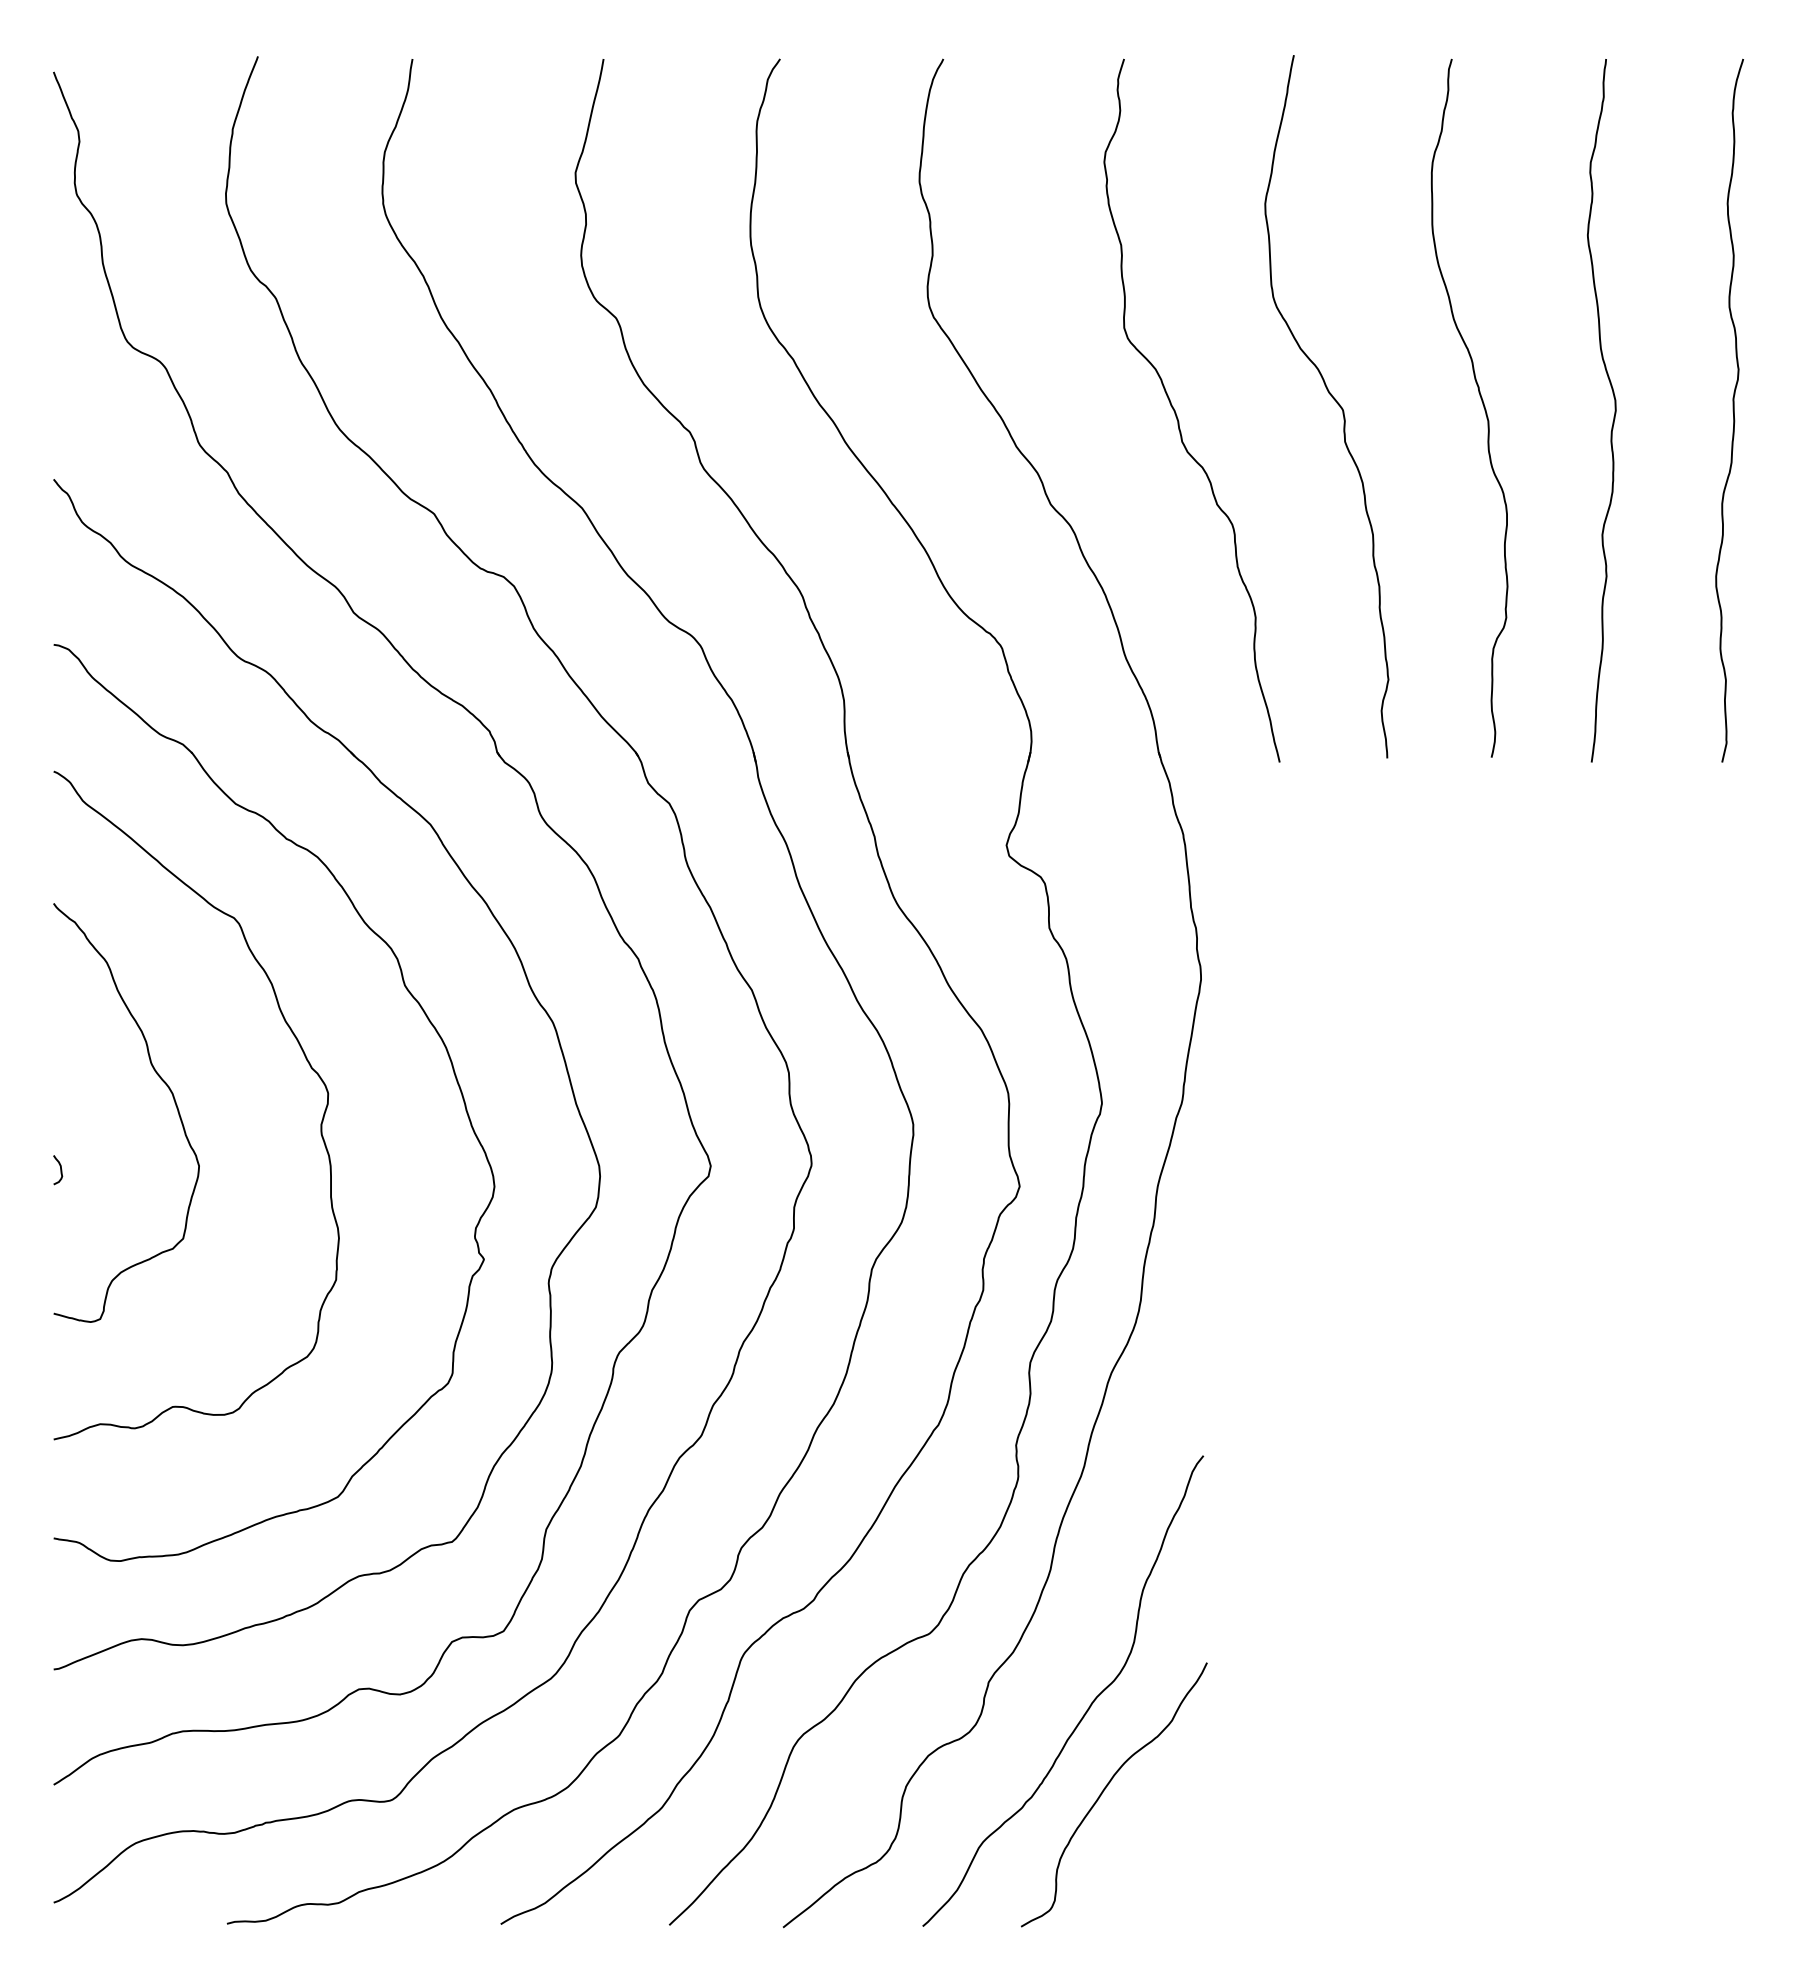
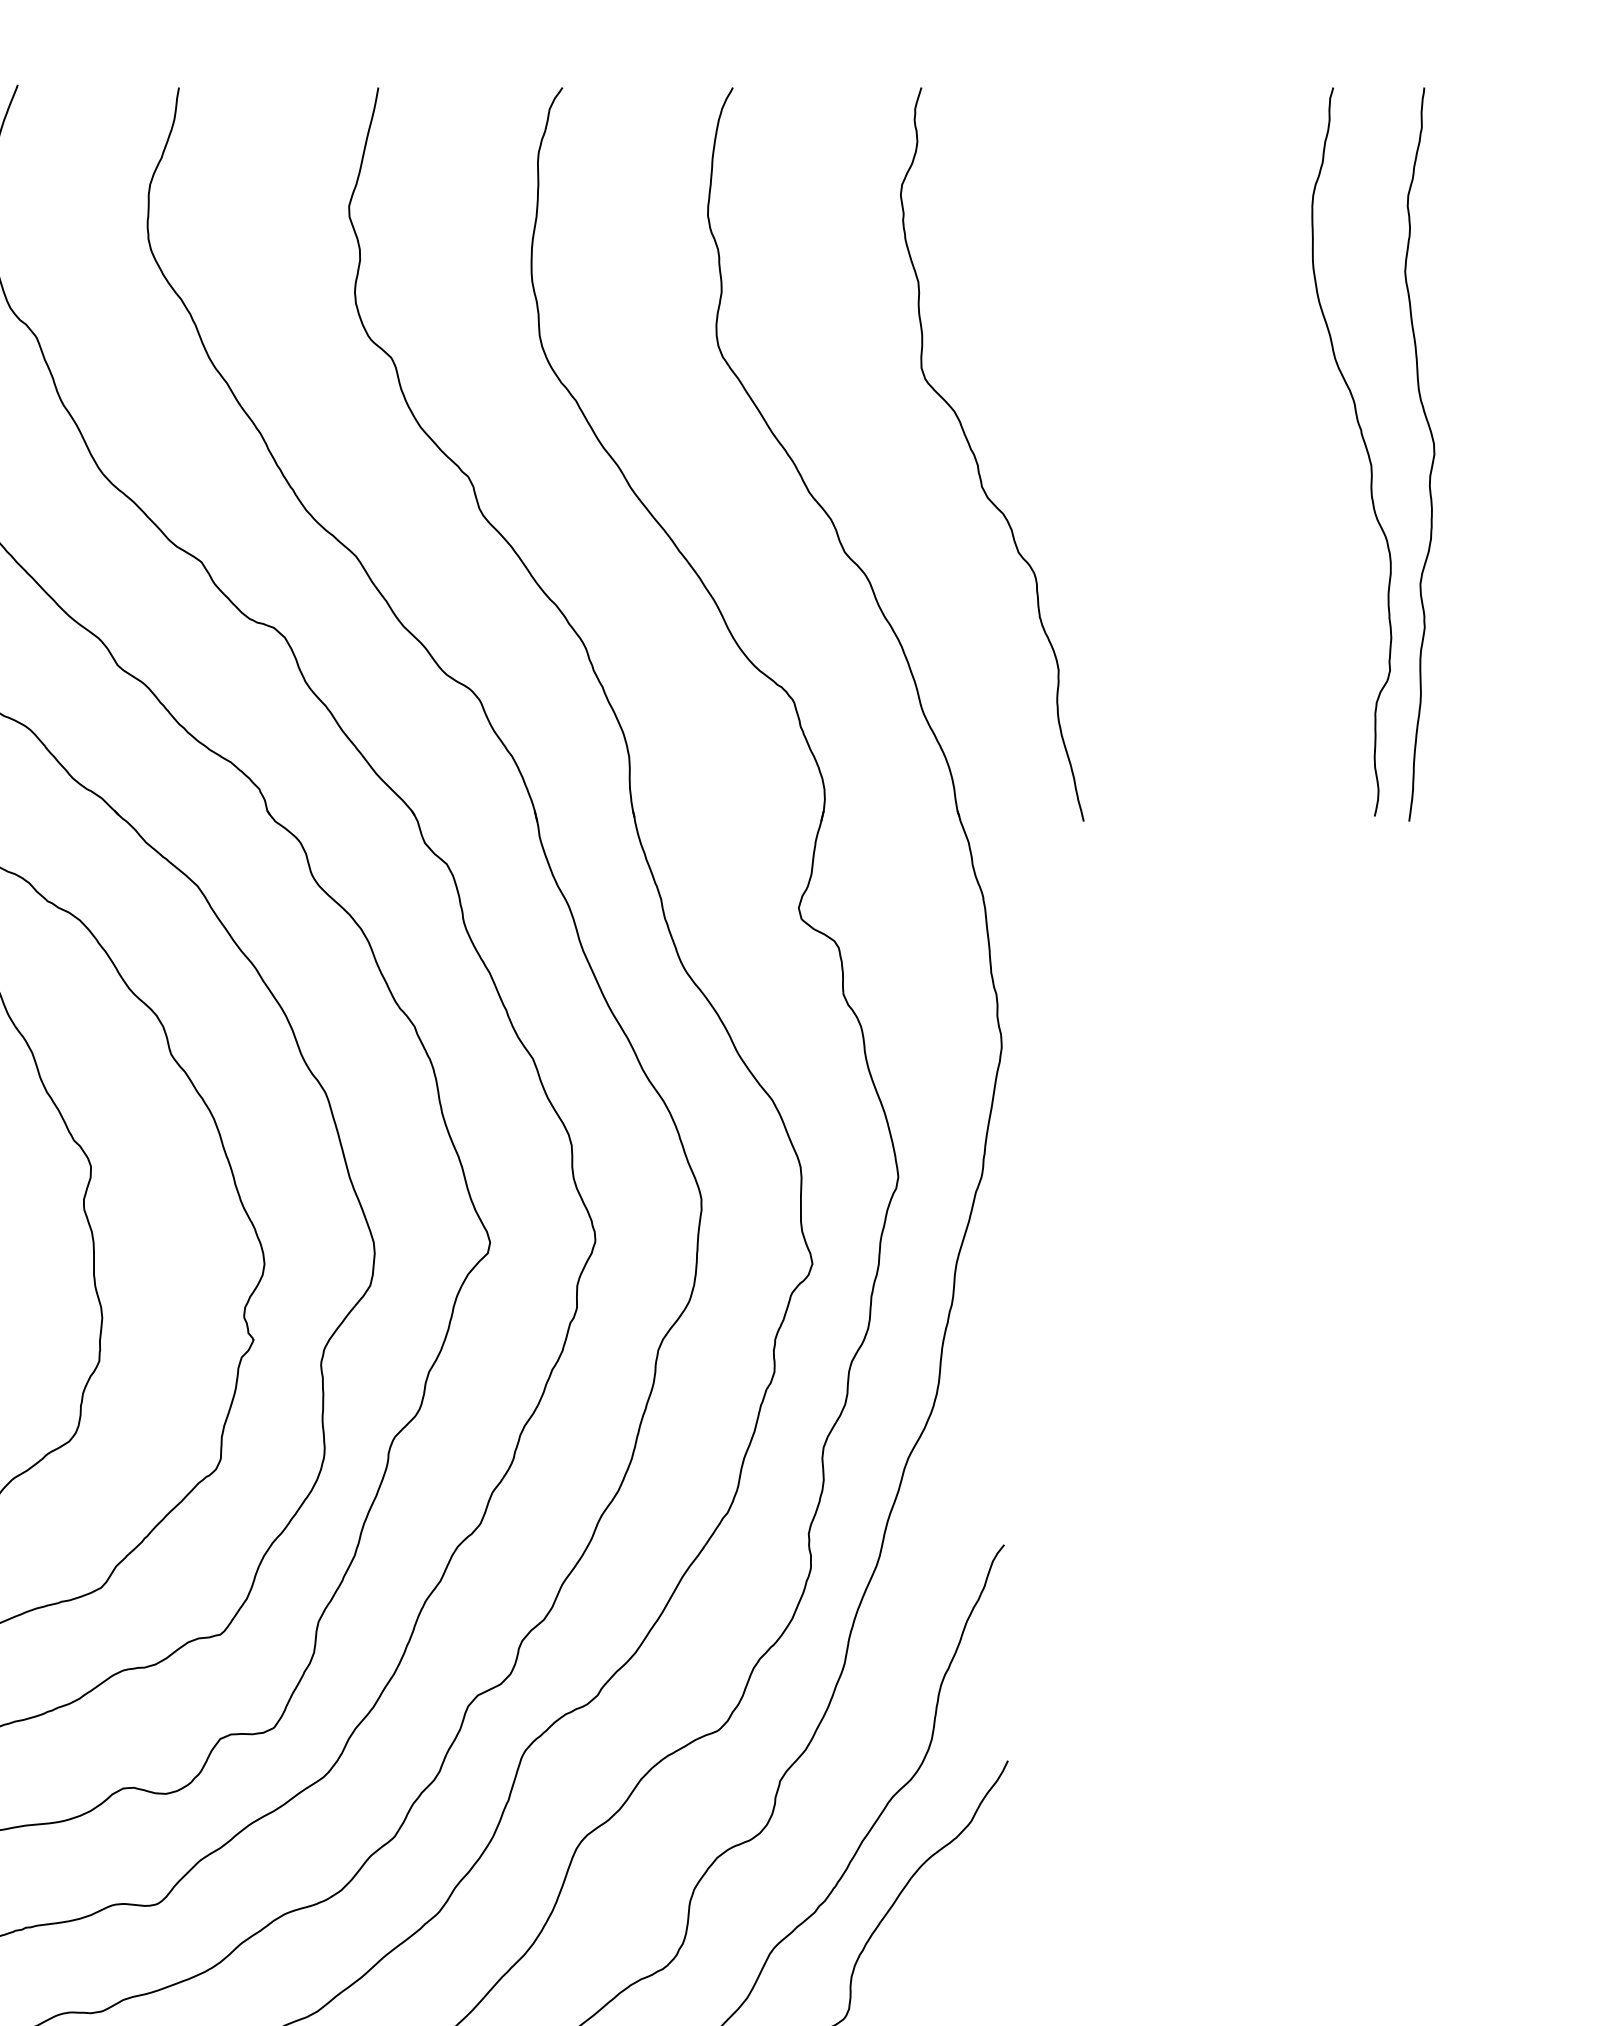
curve: (1333, 399) -> (1139, 442), removed
curve: (1482, 404) -> (1365, 448), moved
curve: (1732, 410) -> (1556, 454), removed

